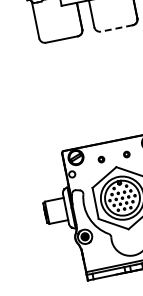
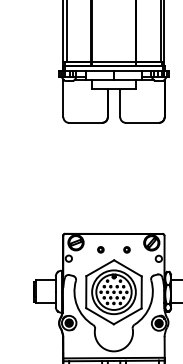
line: (115, 28) -> (141, 122), dashed -> solid

